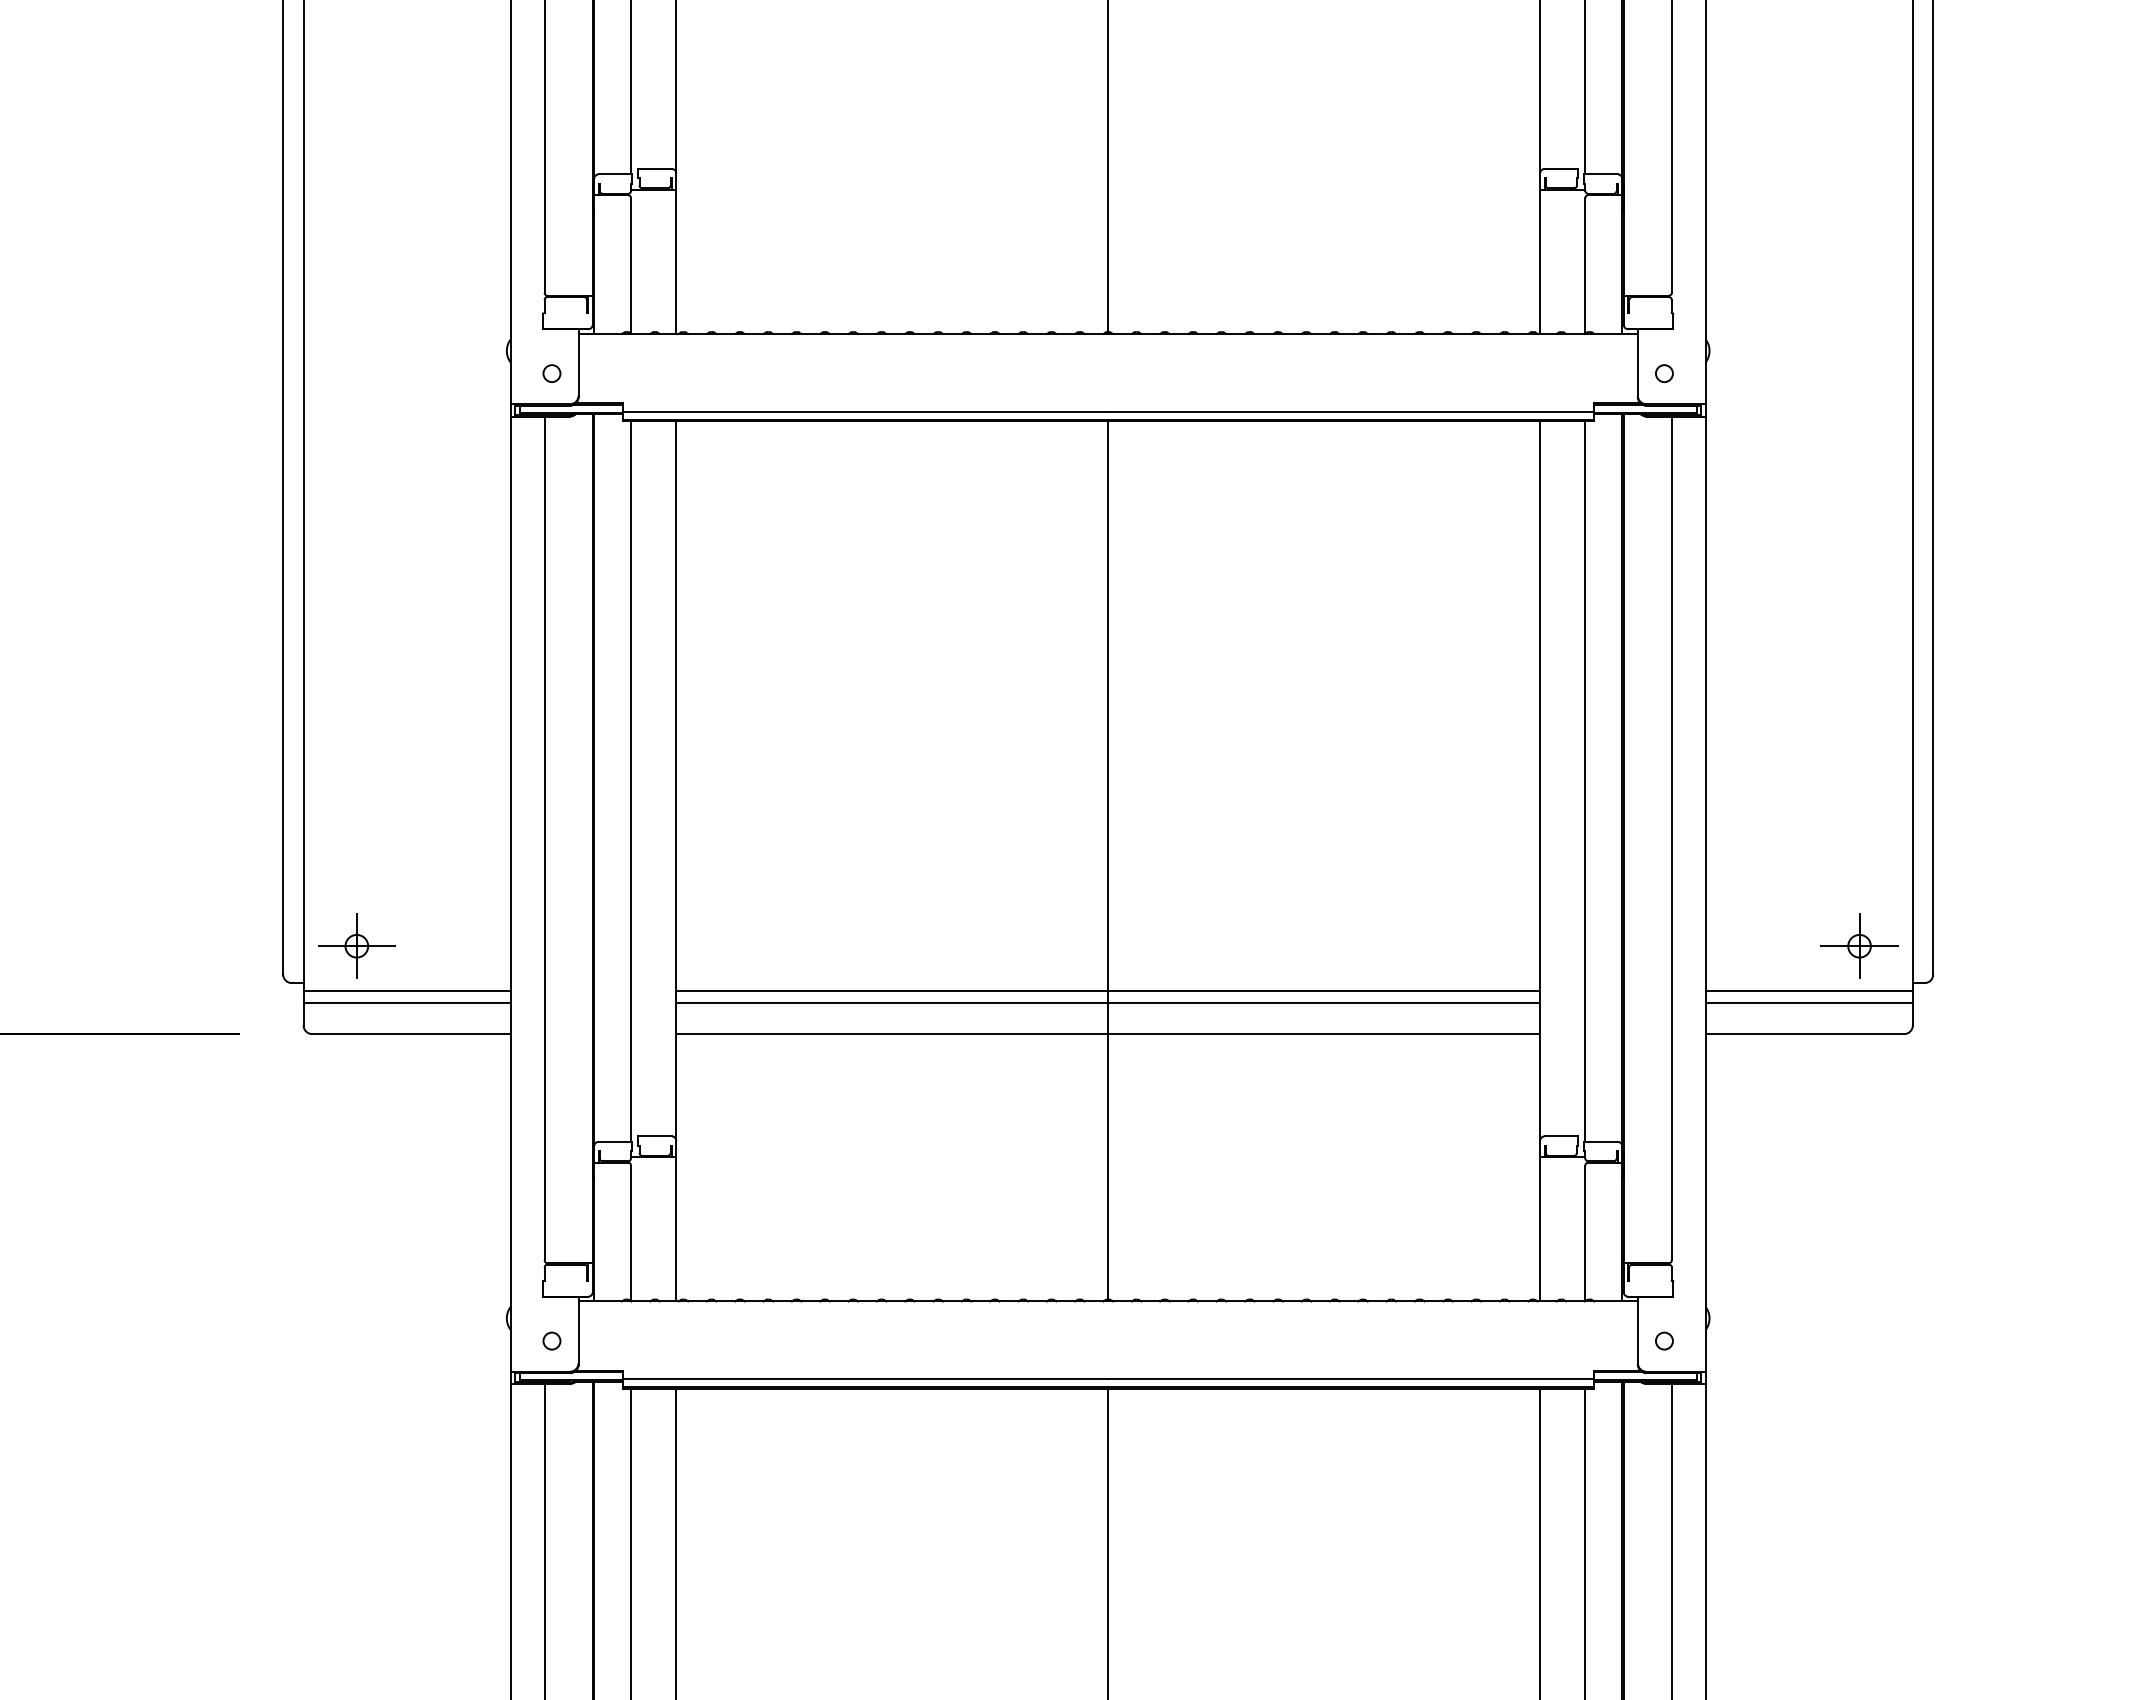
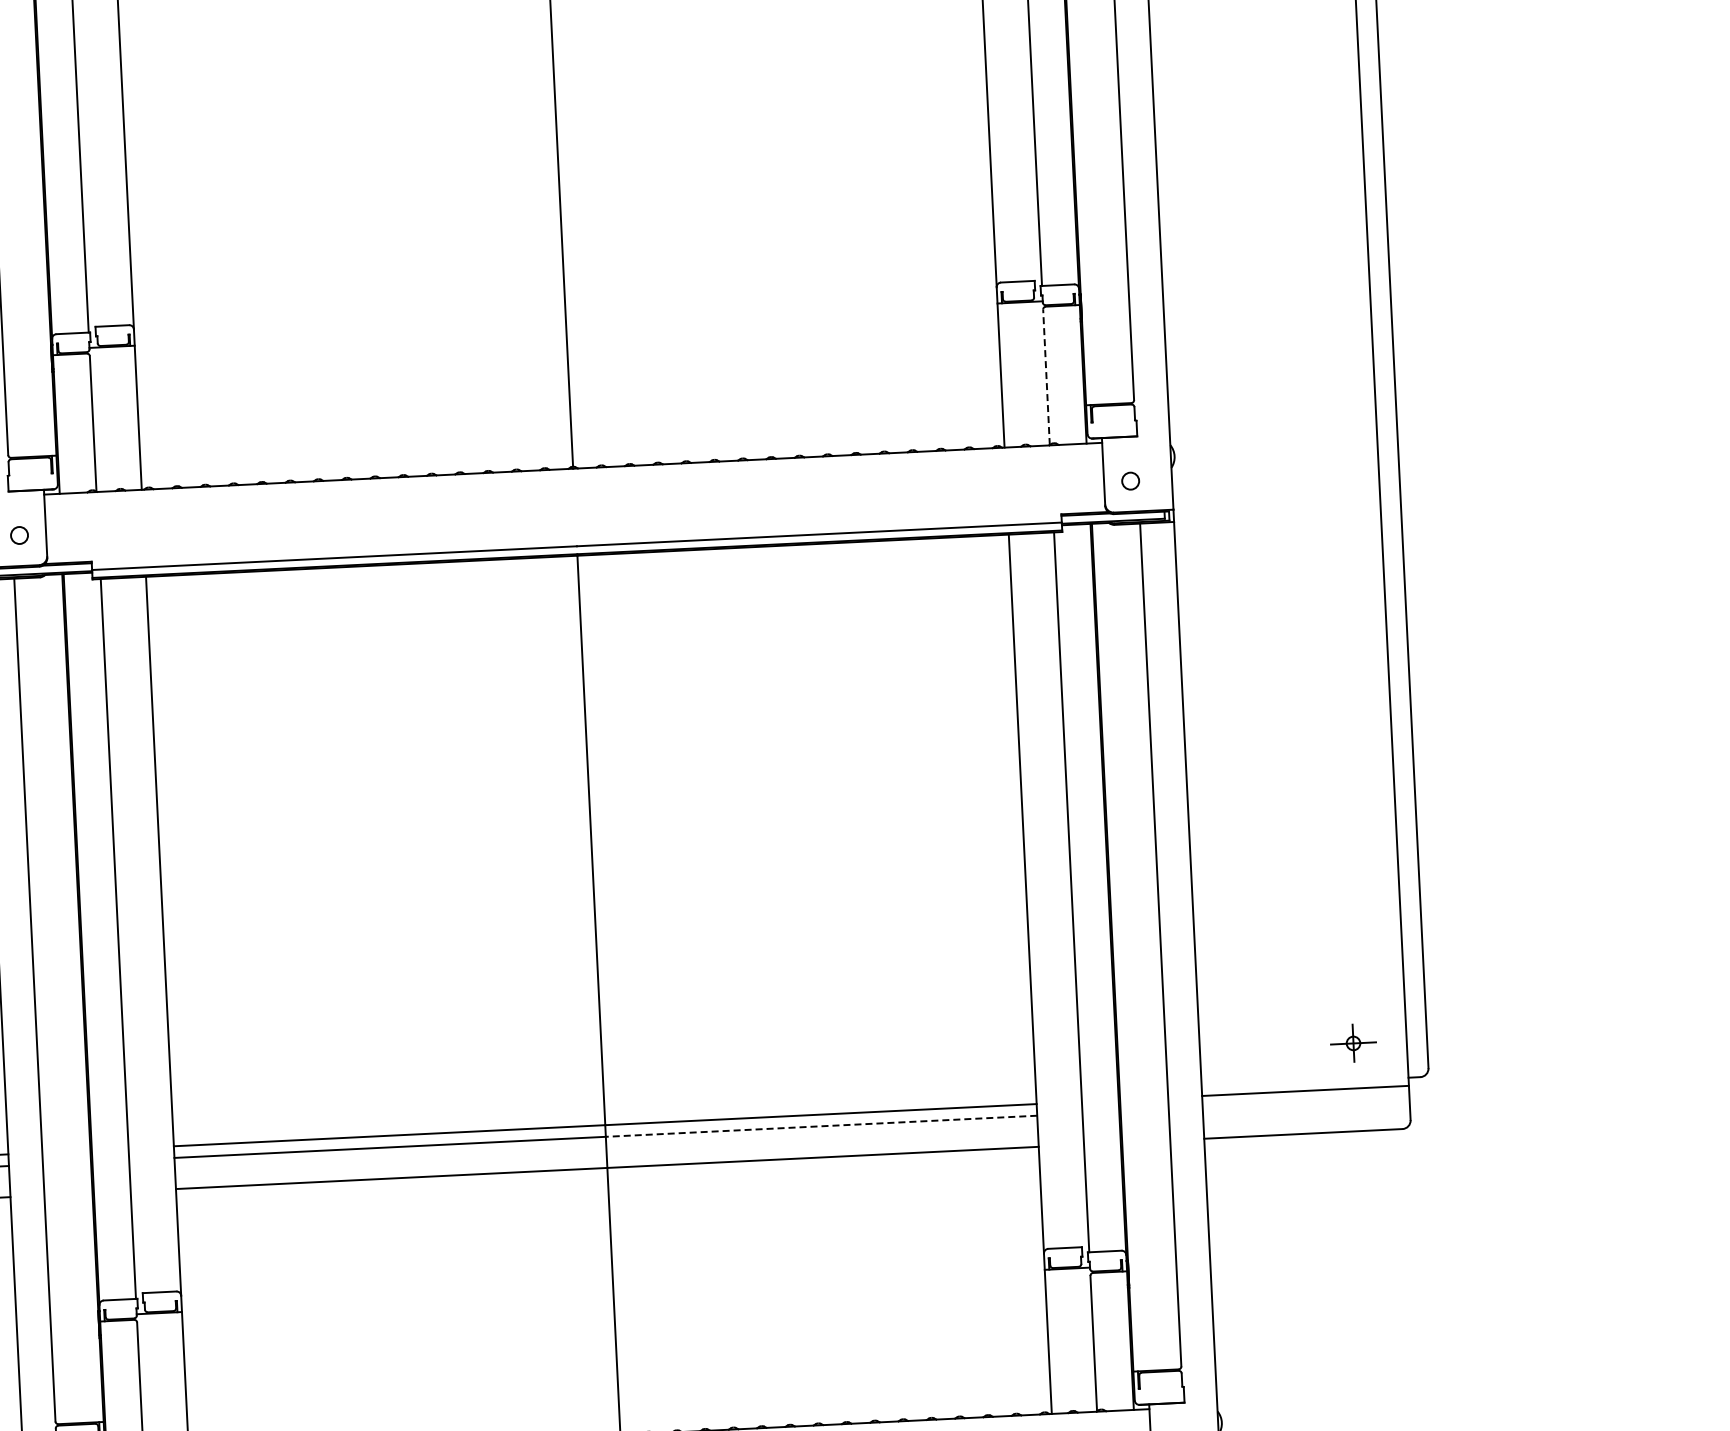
line: (1585, 265) -> (1046, 376), solid -> dashed
part: (1859, 945) -> (1353, 1042), size x0.6
line: (1324, 1002) -> (821, 1125), solid -> dashed
line: (1808, 1002) -> (1305, 1102), removed

